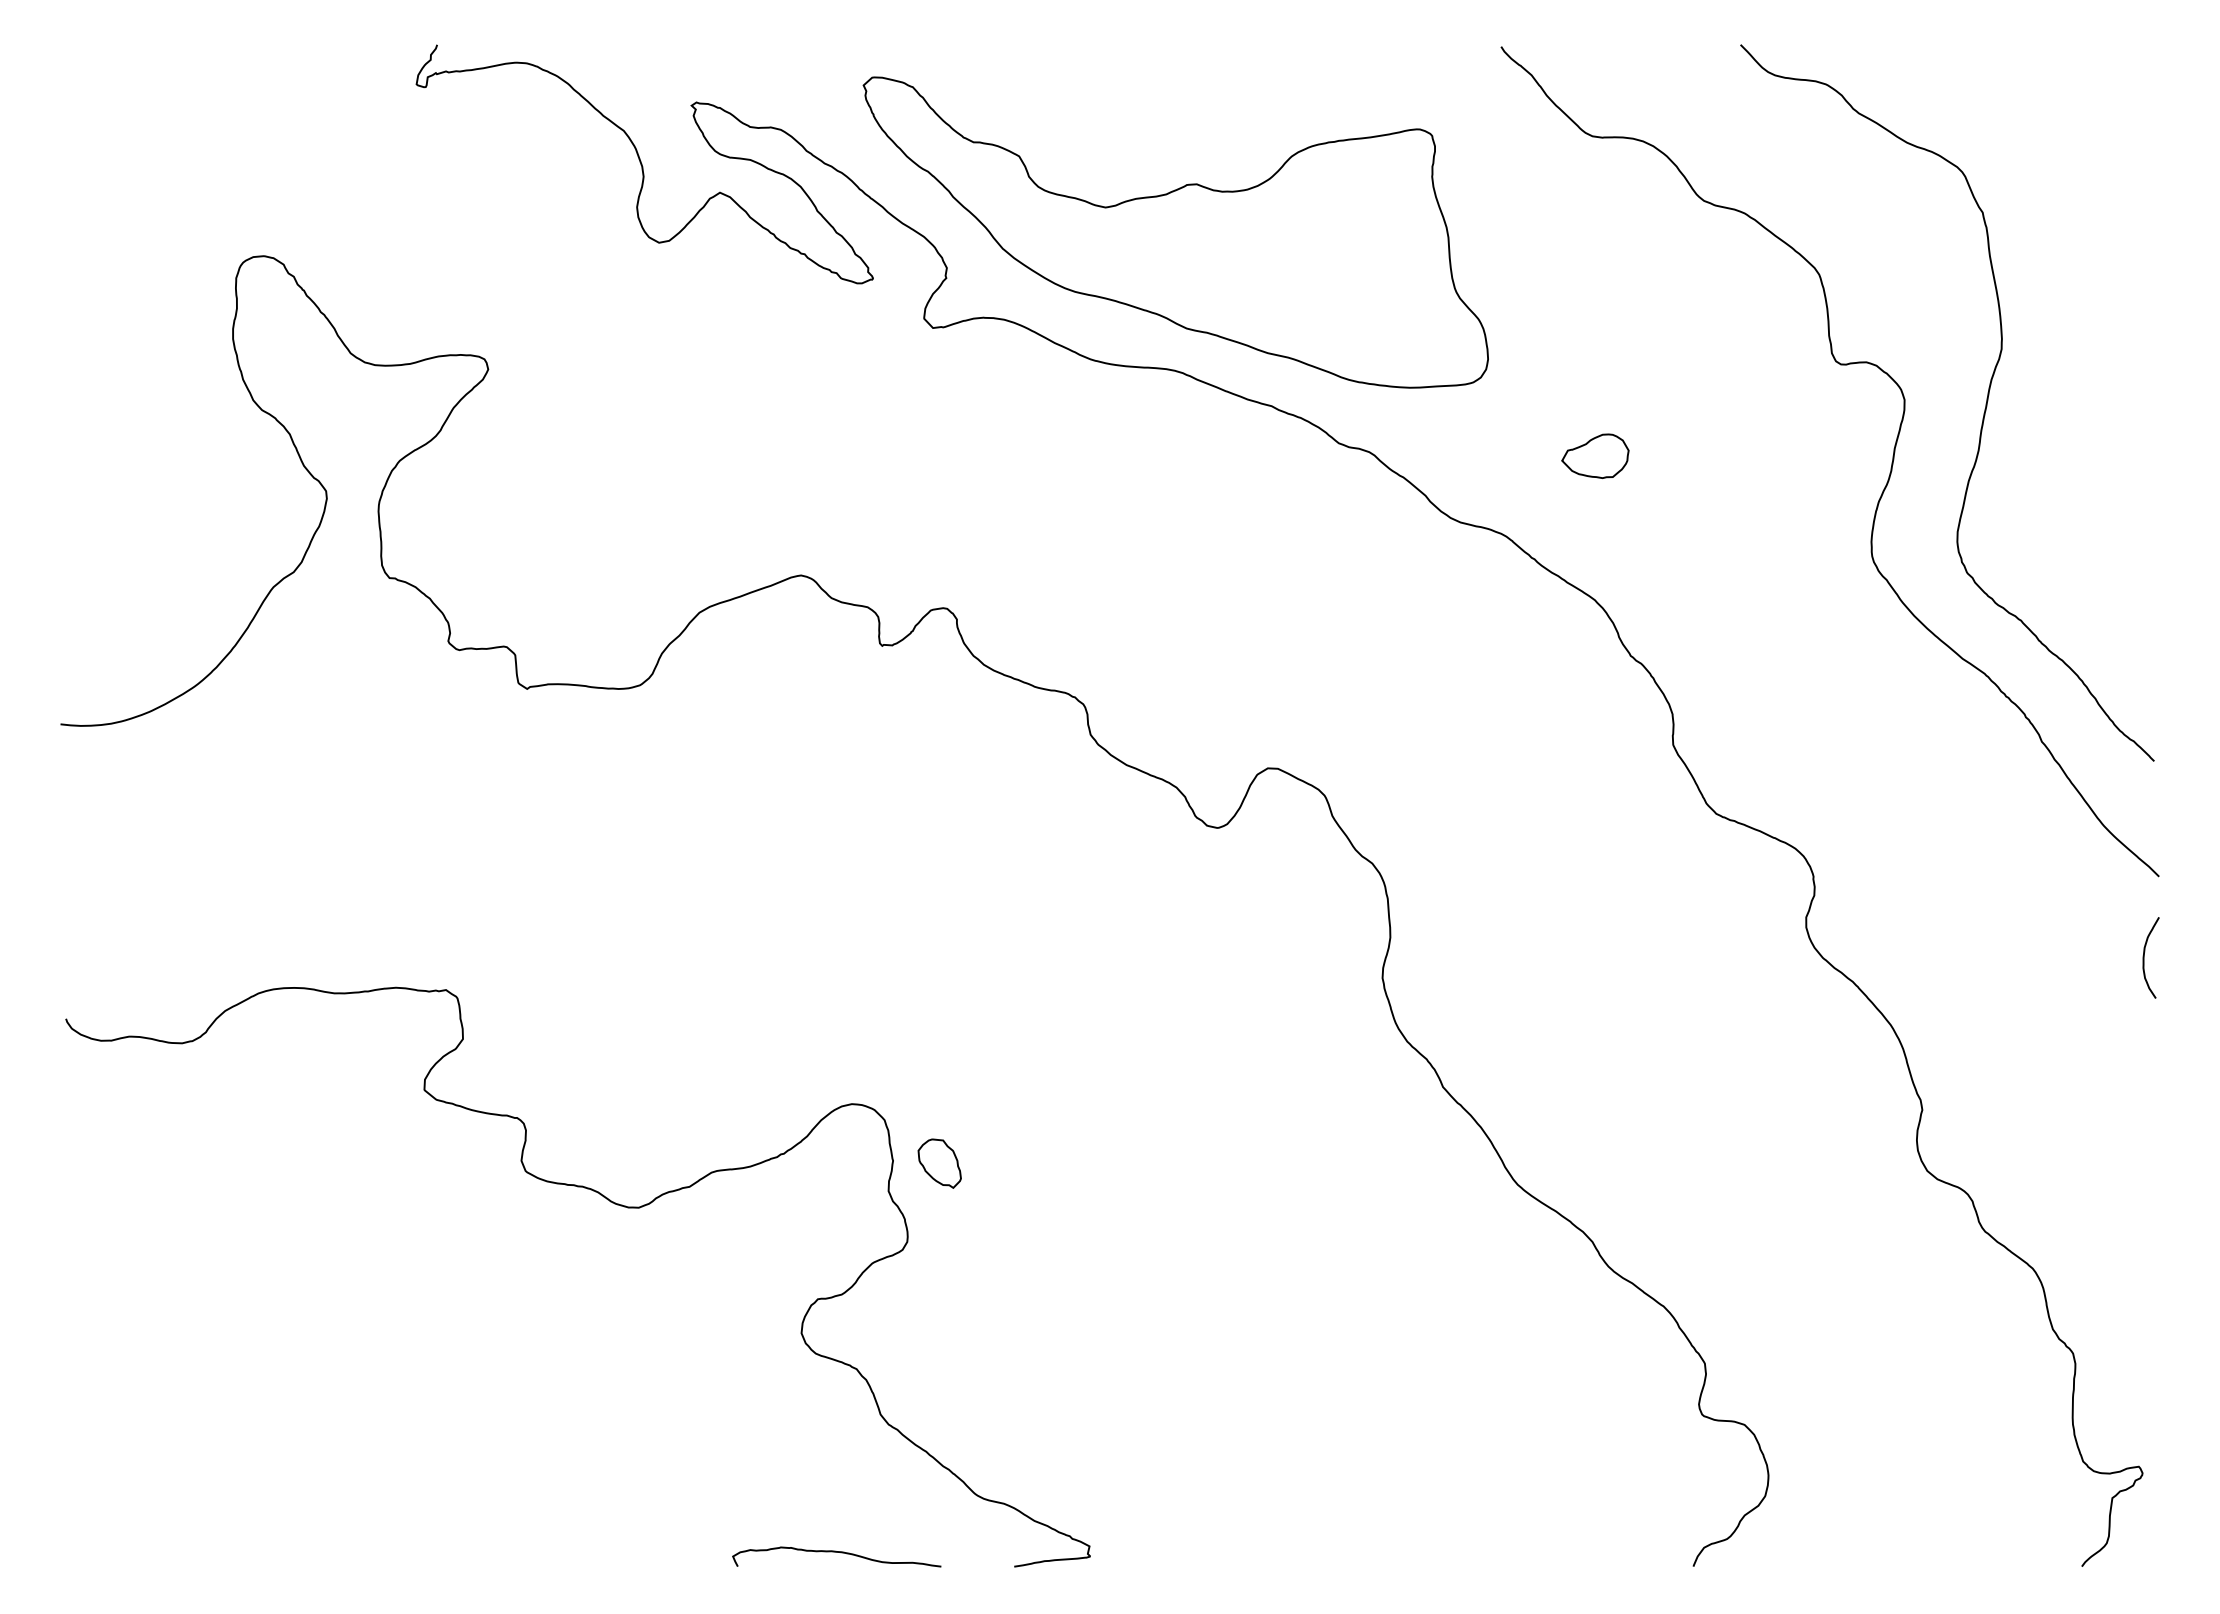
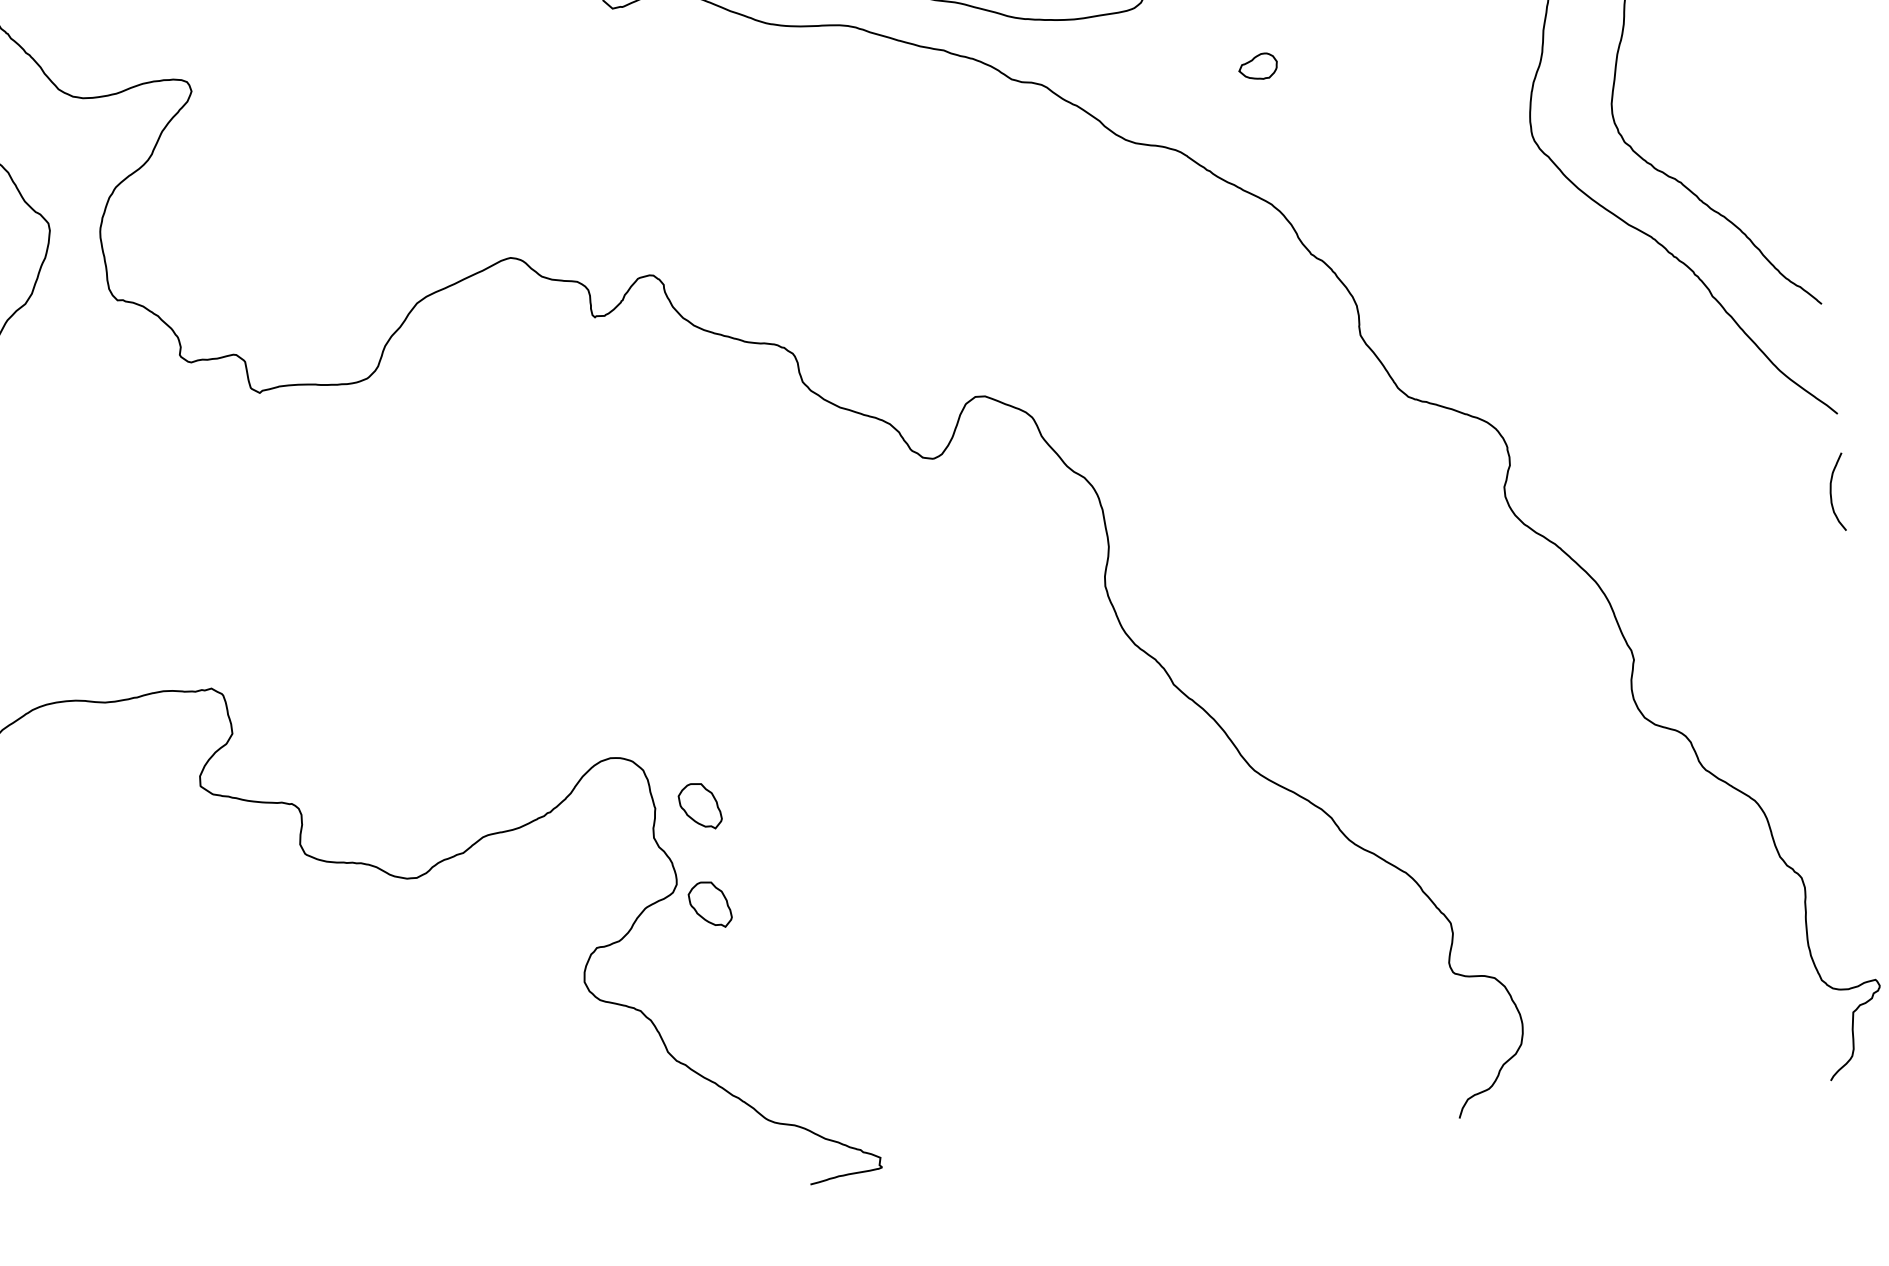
part: (1595, 455) -> (1258, 66), size x0.6
part: (939, 1266) -> (709, 904), added
curve: (836, 1552) -> (639, 1188), removed

